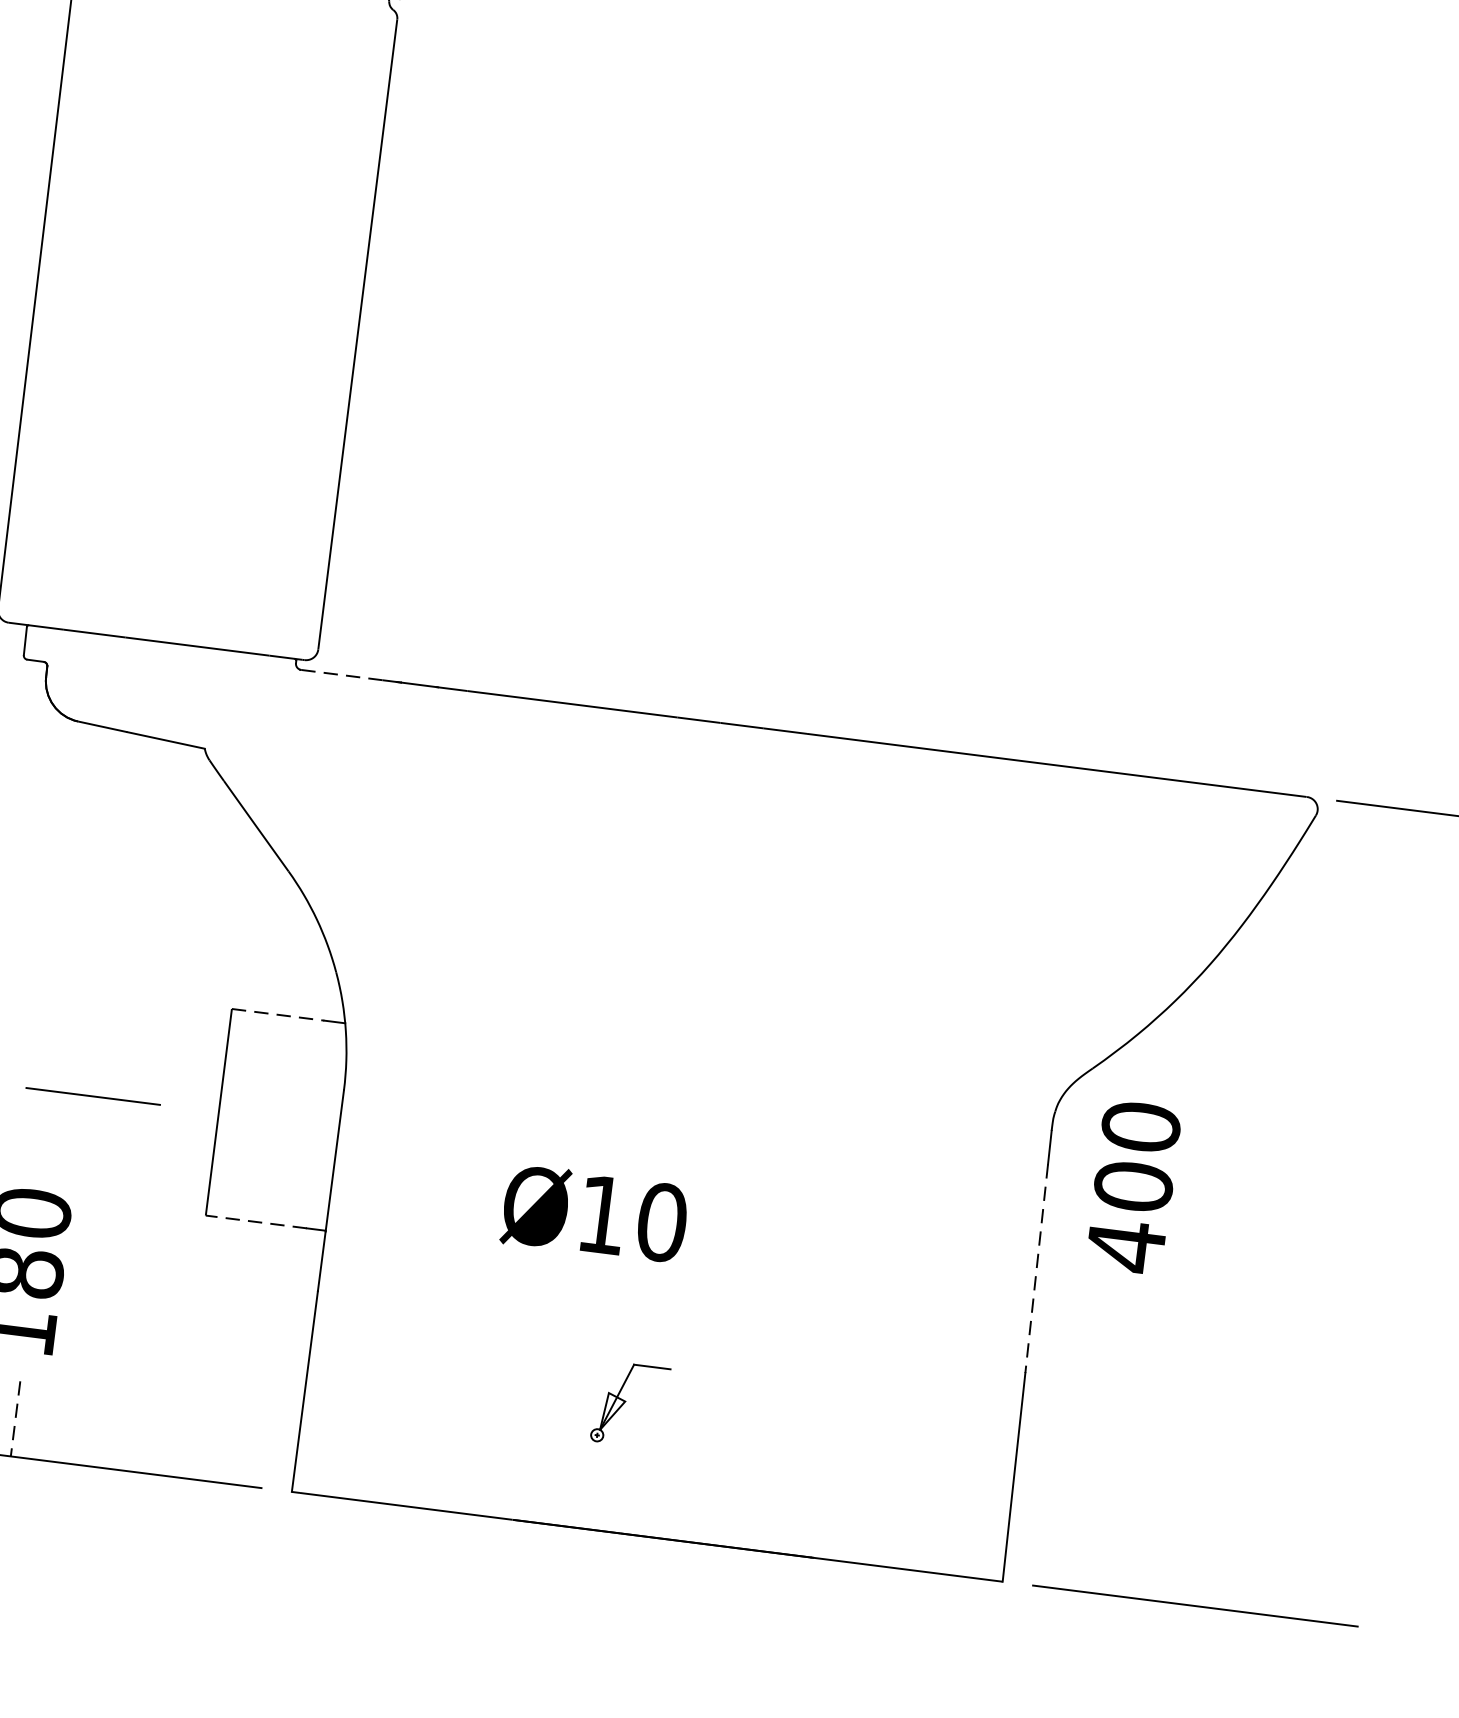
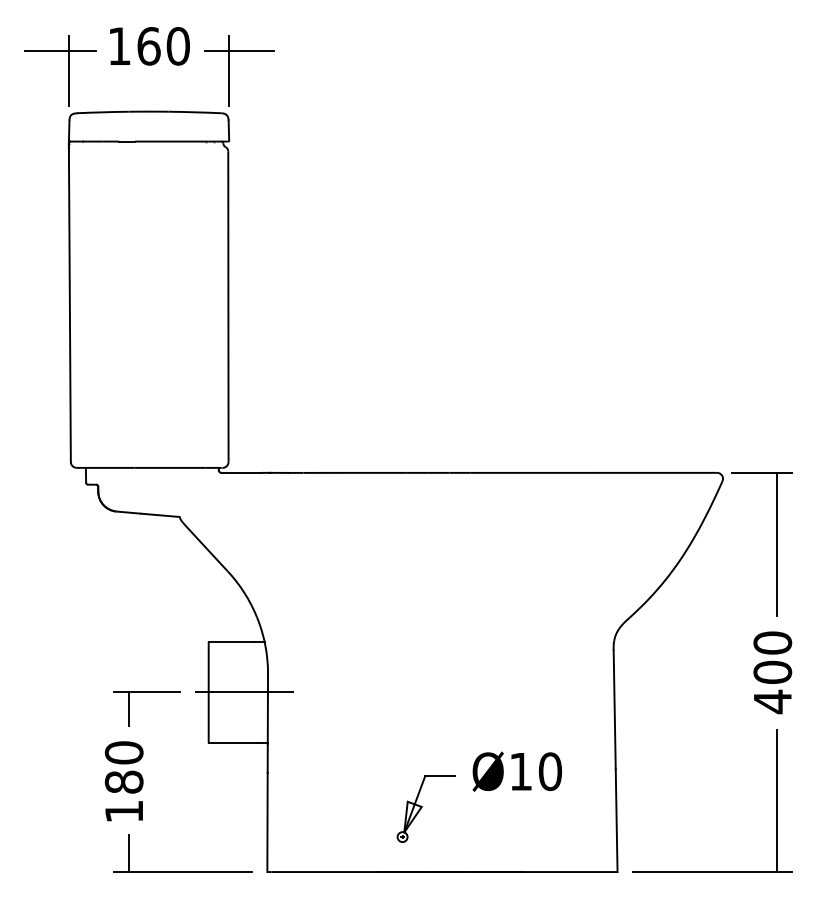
line: (341, 674) -> (241, 472), dashed -> solid
line: (1411, 957) -> (777, 544), added
line: (278, 1014) -> (231, 641), dashed -> solid
line: (291, 1121) -> (244, 692), added
line: (51, 1126) -> (128, 709), added
text: (1132, 1186) -> (772, 672), moved
text: (593, 1213) -> (516, 771), moved
line: (256, 1222) -> (233, 743), dashed -> solid
line: (1035, 1269) -> (614, 718), dashed -> solid
part: (629, 1403) -> (425, 808), size x1.67
line: (14, 1418) -> (128, 853), dashed -> solid
line: (1345, 1479) -> (777, 801), added

